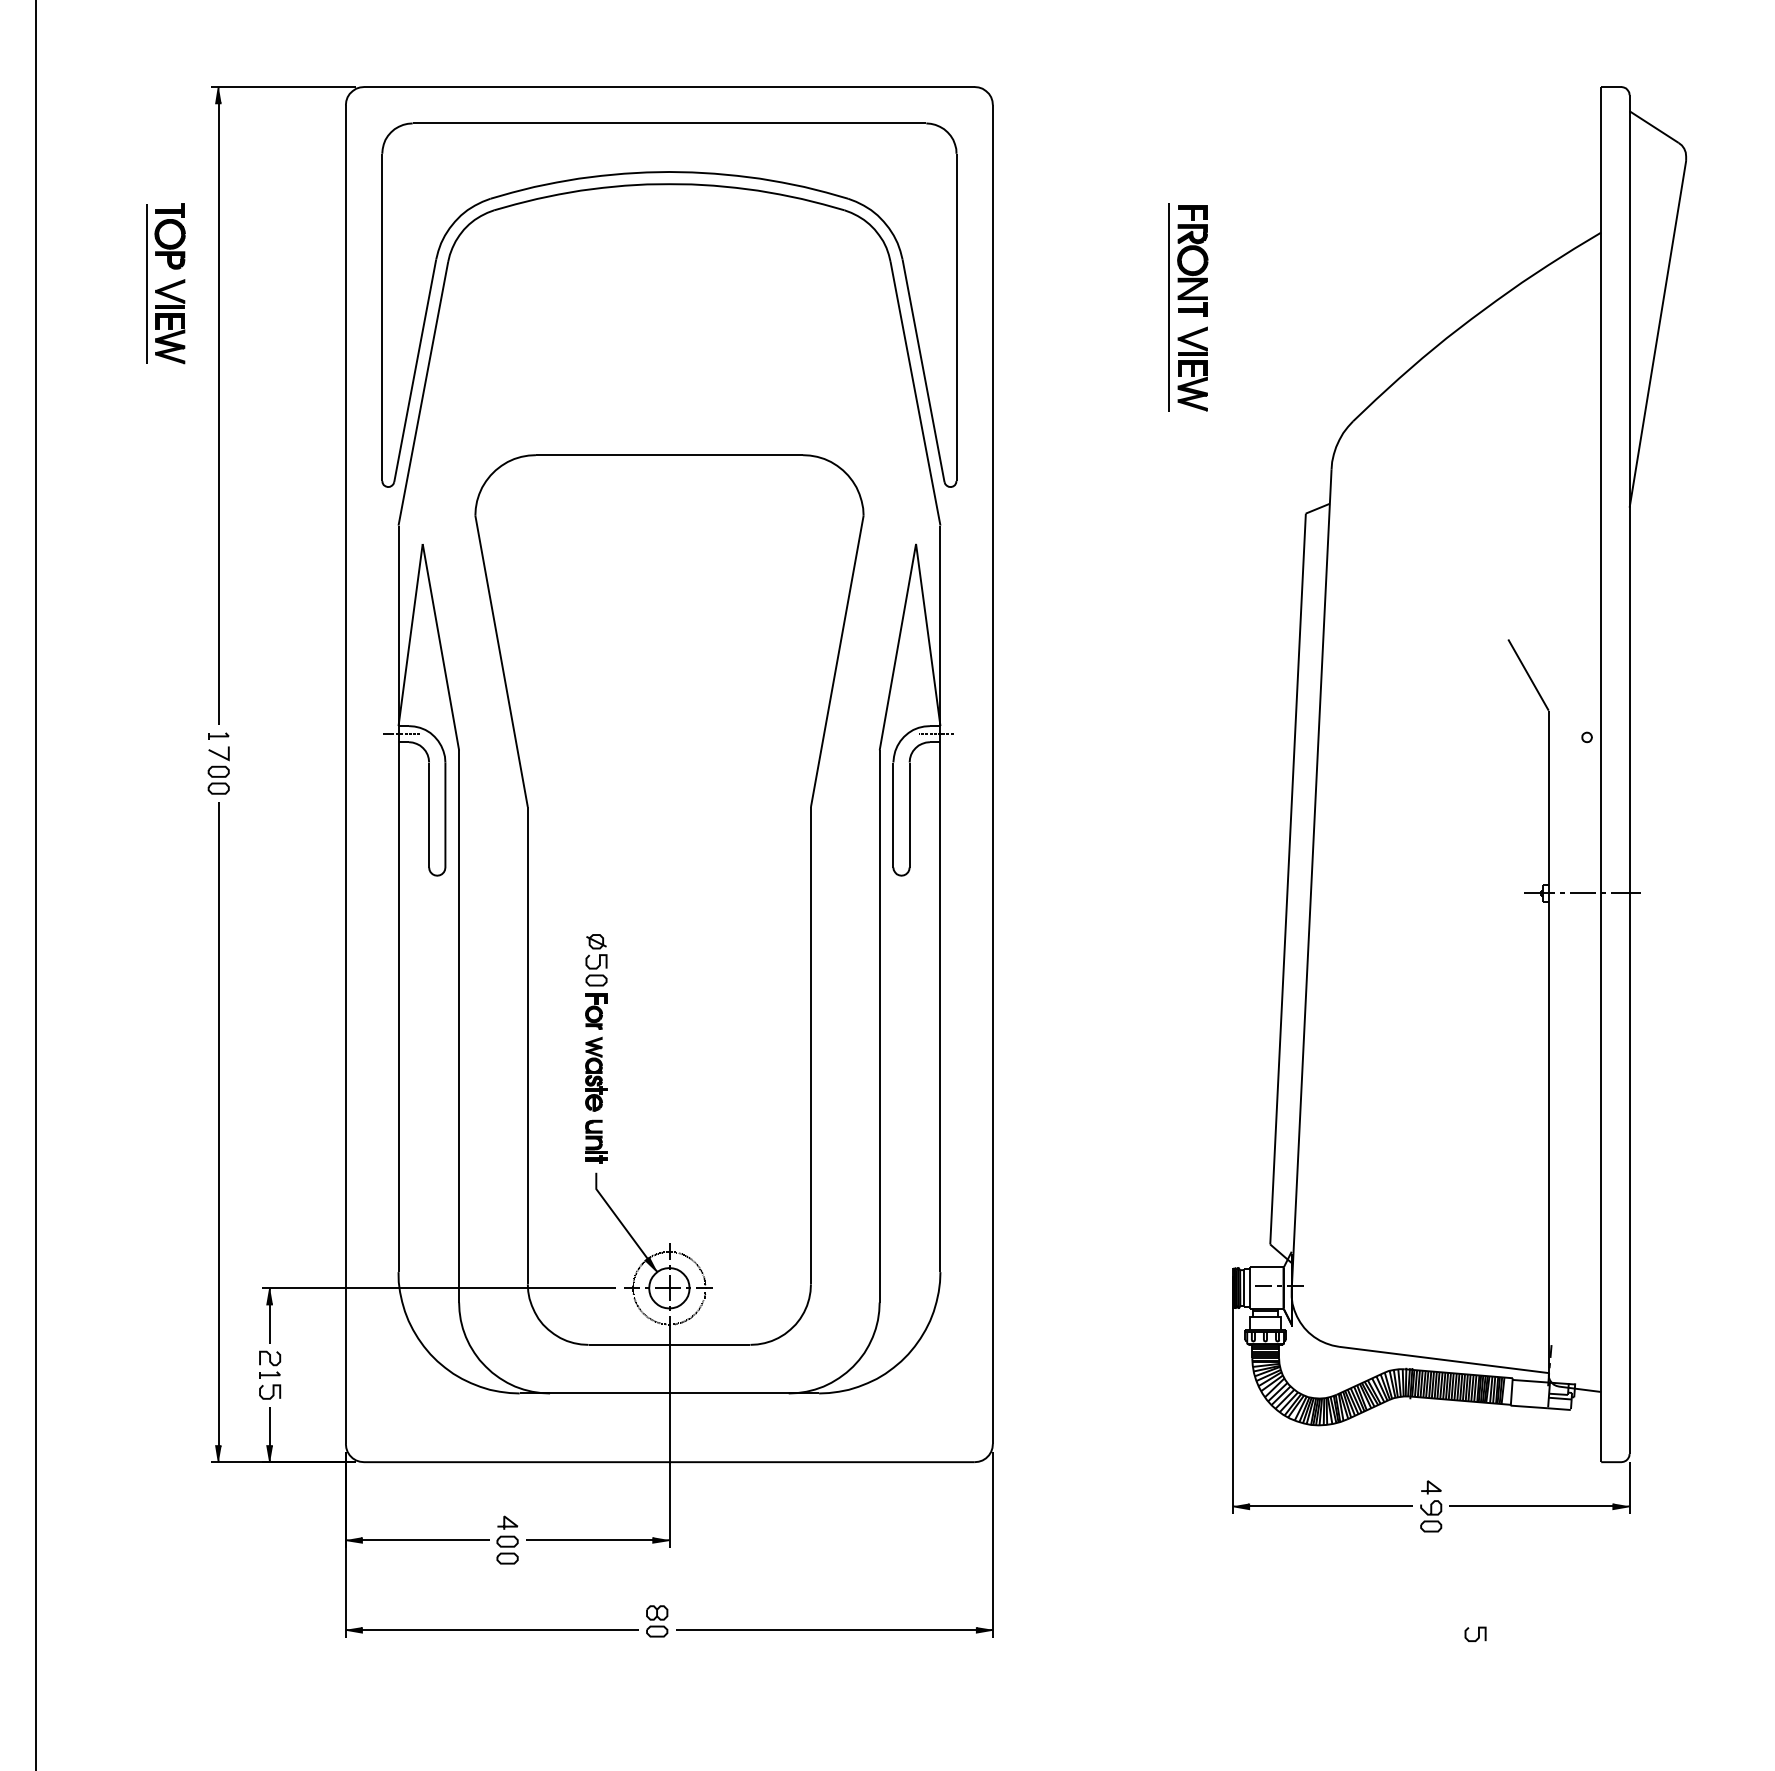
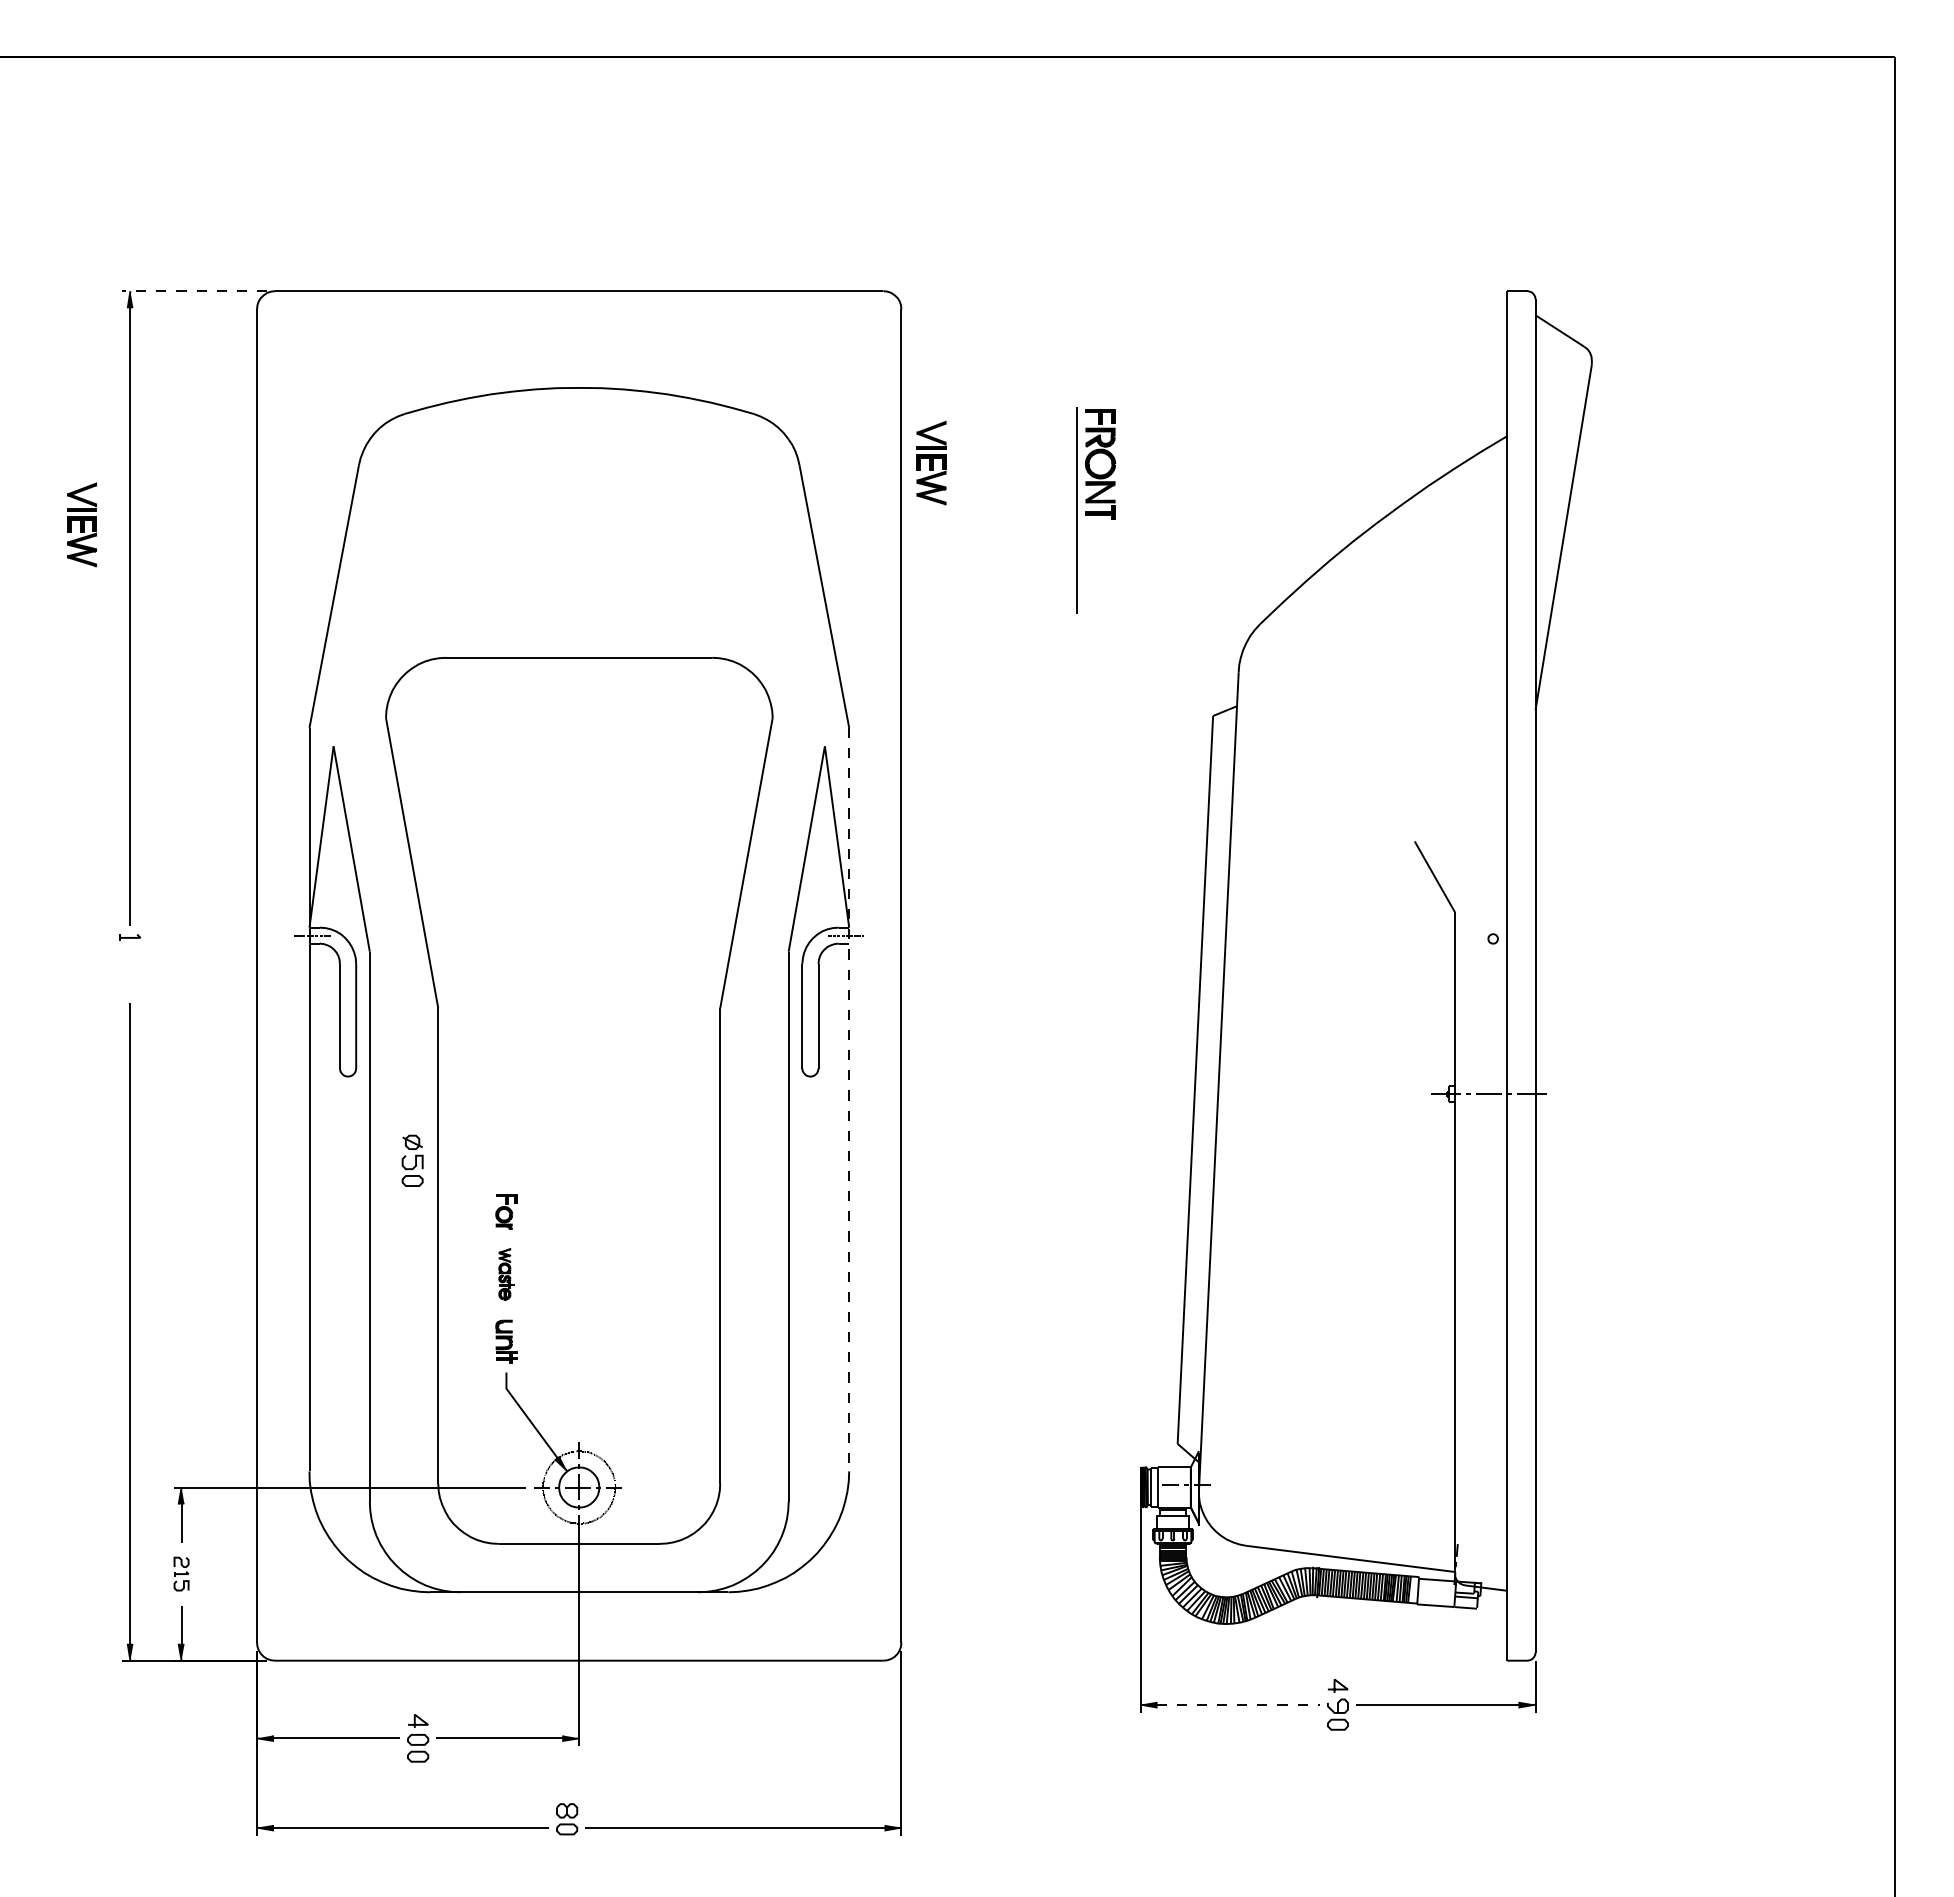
line: (283, 87) -> (194, 291), solid -> dashed
part: (668, 172) -> (578, 376), removed
part: (172, 269) -> (84, 472), removed
part: (1192, 368) -> (931, 462), moved
part: (218, 770) -> (130, 971), removed
line: (940, 898) -> (849, 1099), solid -> dashed
part: (596, 959) -> (412, 1160), moved
part: (596, 1074) -> (506, 1274), size x0.7
part: (270, 1374) -> (181, 1573), size x0.7
line: (1331, 1506) -> (1238, 1704), solid -> dashed
curve: (1477, 1633) -> (1384, 1831), removed

